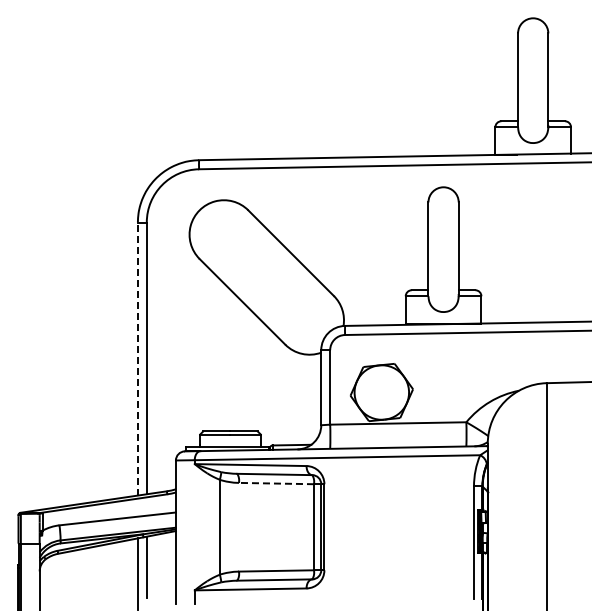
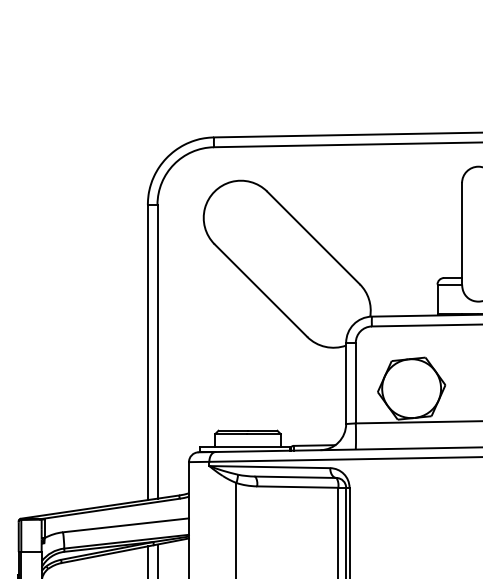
line: (137, 359) -> (147, 352), dashed -> solid
line: (276, 483) -> (297, 487), dashed -> solid

